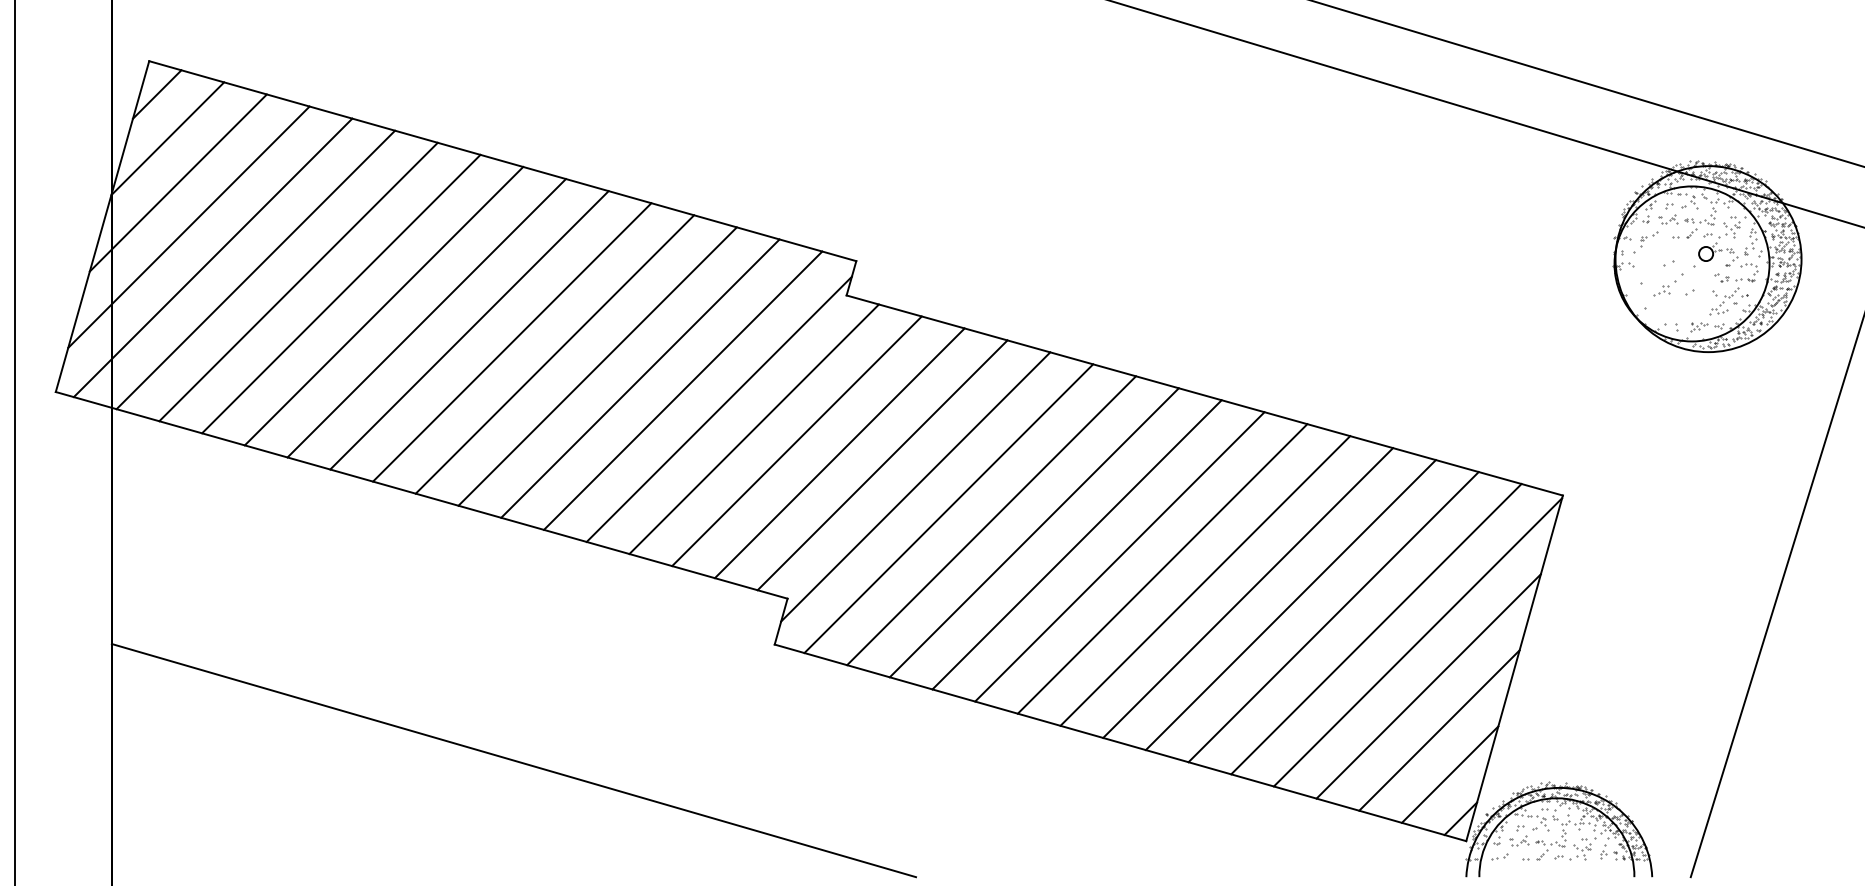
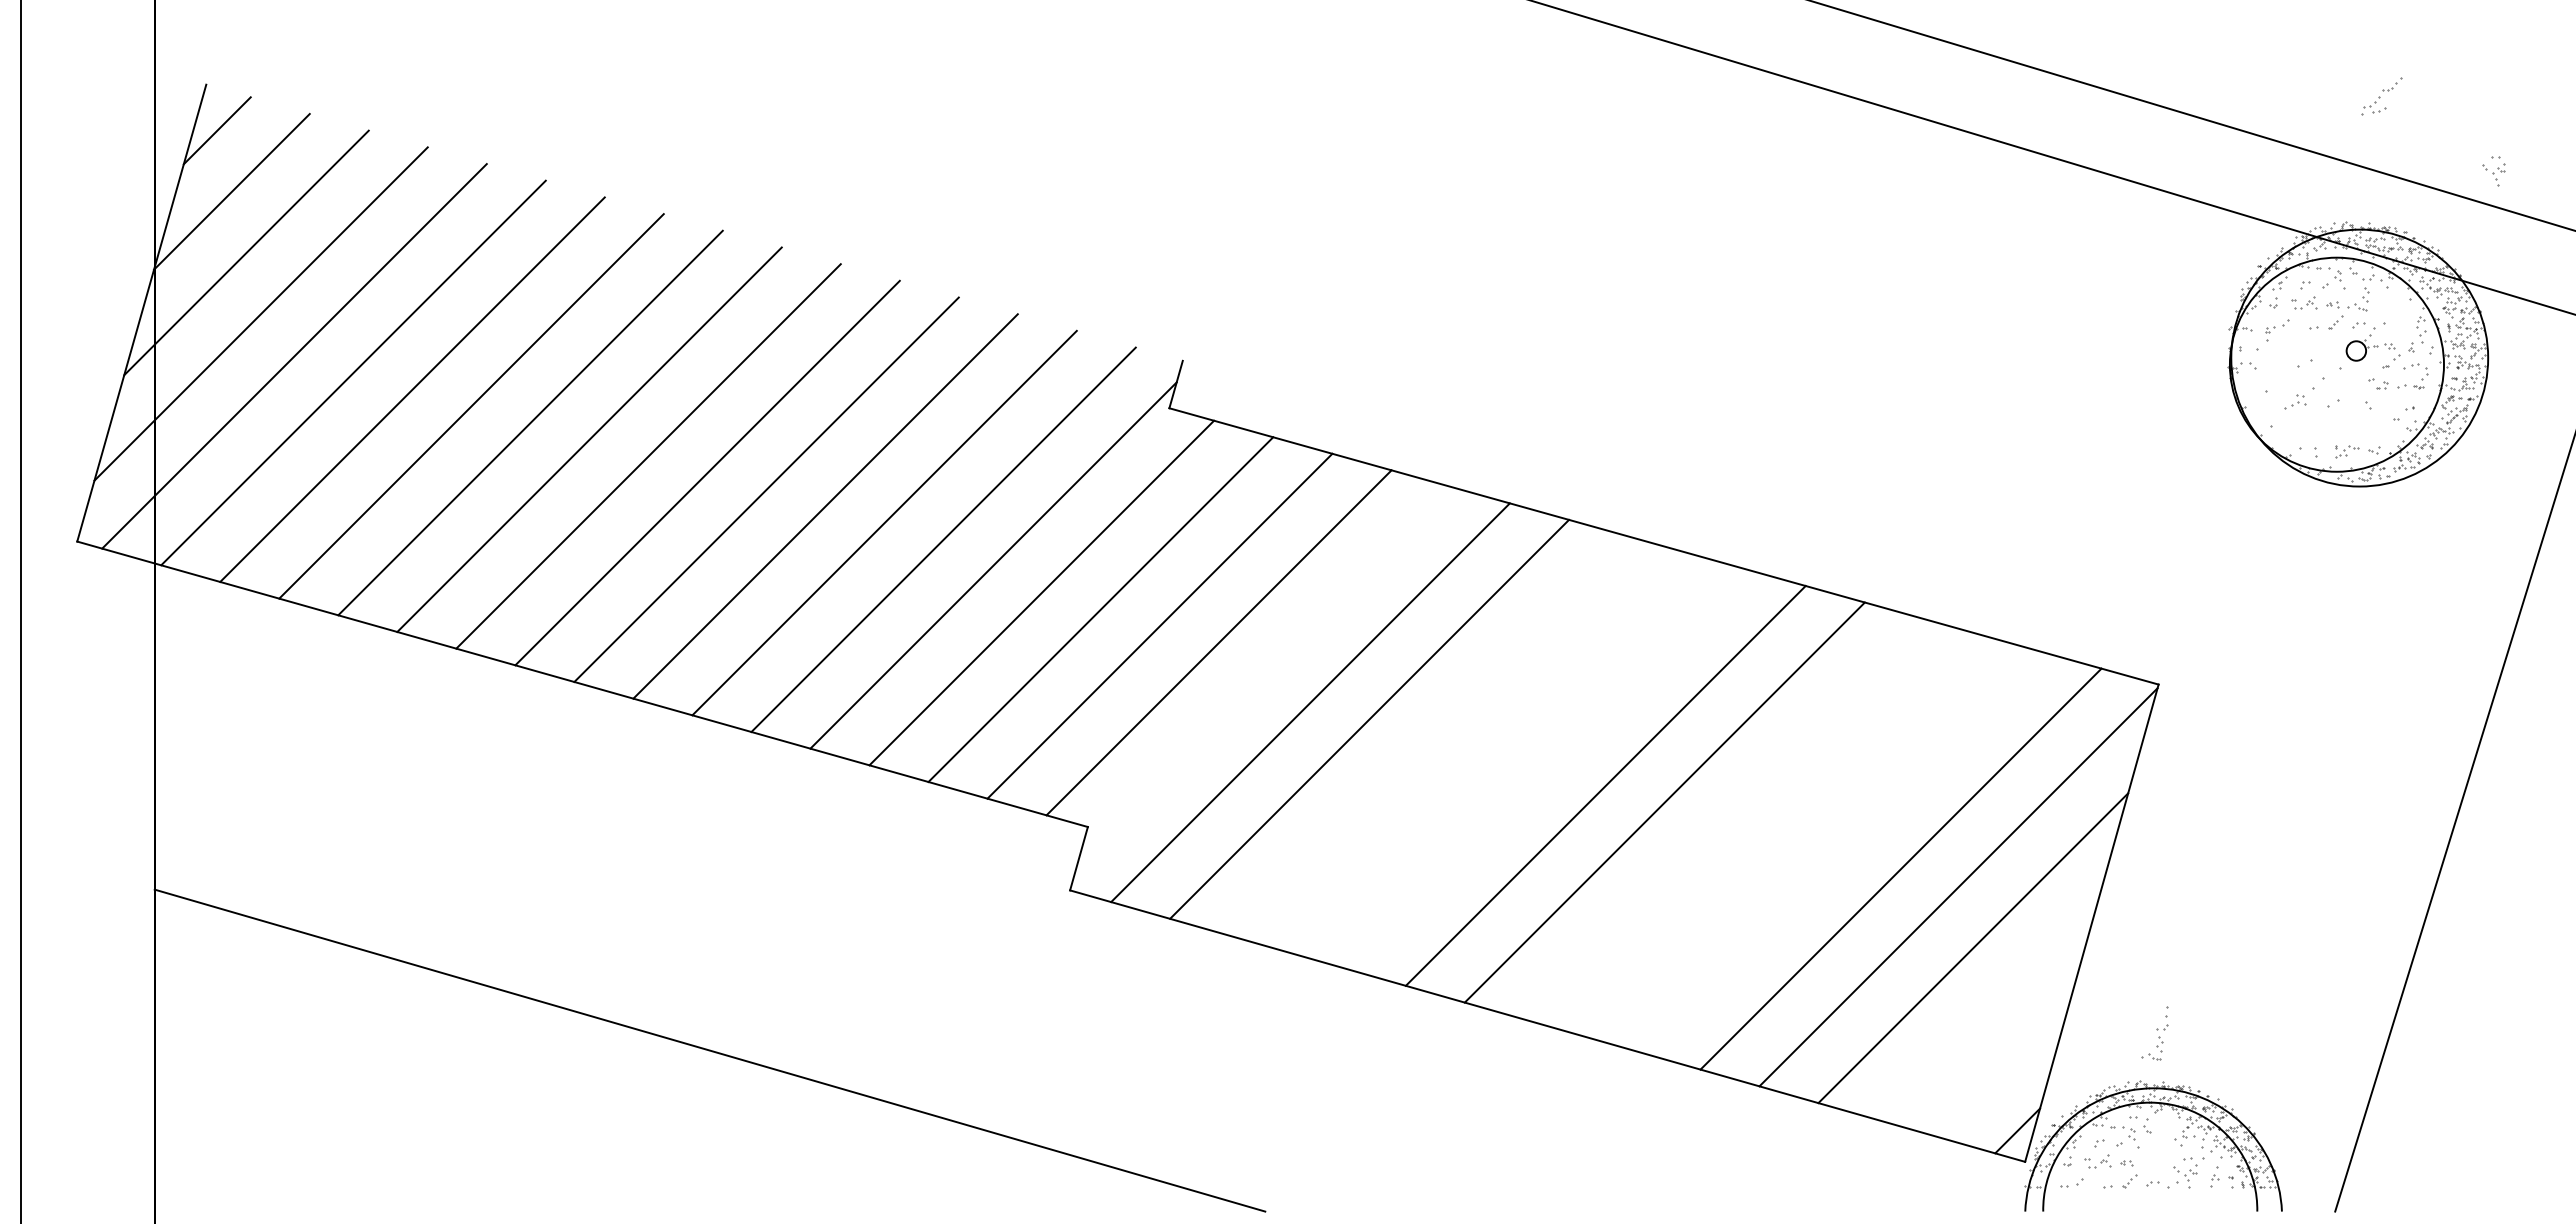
line: (502, 160) -> (694, 222), removed
part: (1731, 227) -> (2493, 171), moved
part: (1724, 301) -> (2381, 96), moved
line: (915, 486) -> (1264, 672), removed
line: (1034, 532) -> (1428, 735), removed
line: (1076, 544) -> (1487, 752), removed
line: (1119, 557) -> (1546, 769), removed
line: (1247, 593) -> (1723, 819), removed
line: (1290, 604) -> (1782, 835), removed
line: (1333, 617) -> (1841, 852), removed
line: (1439, 730) -> (1987, 1008), removed
line: (1449, 774) -> (2002, 1069), removed
part: (1559, 827) -> (2154, 1033), moved

